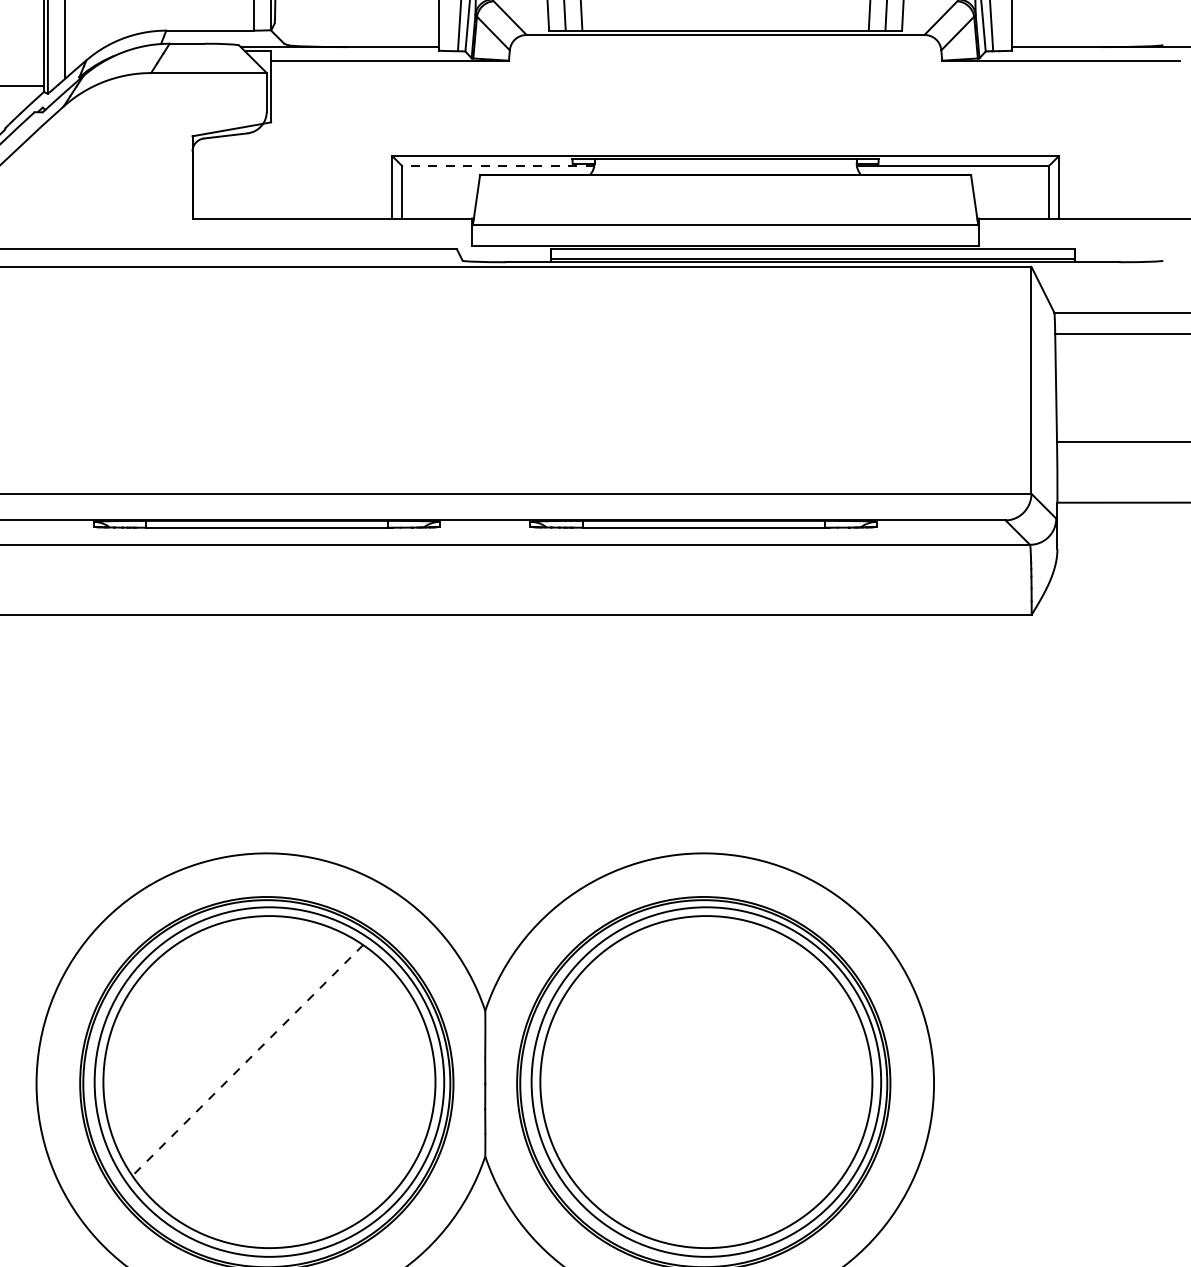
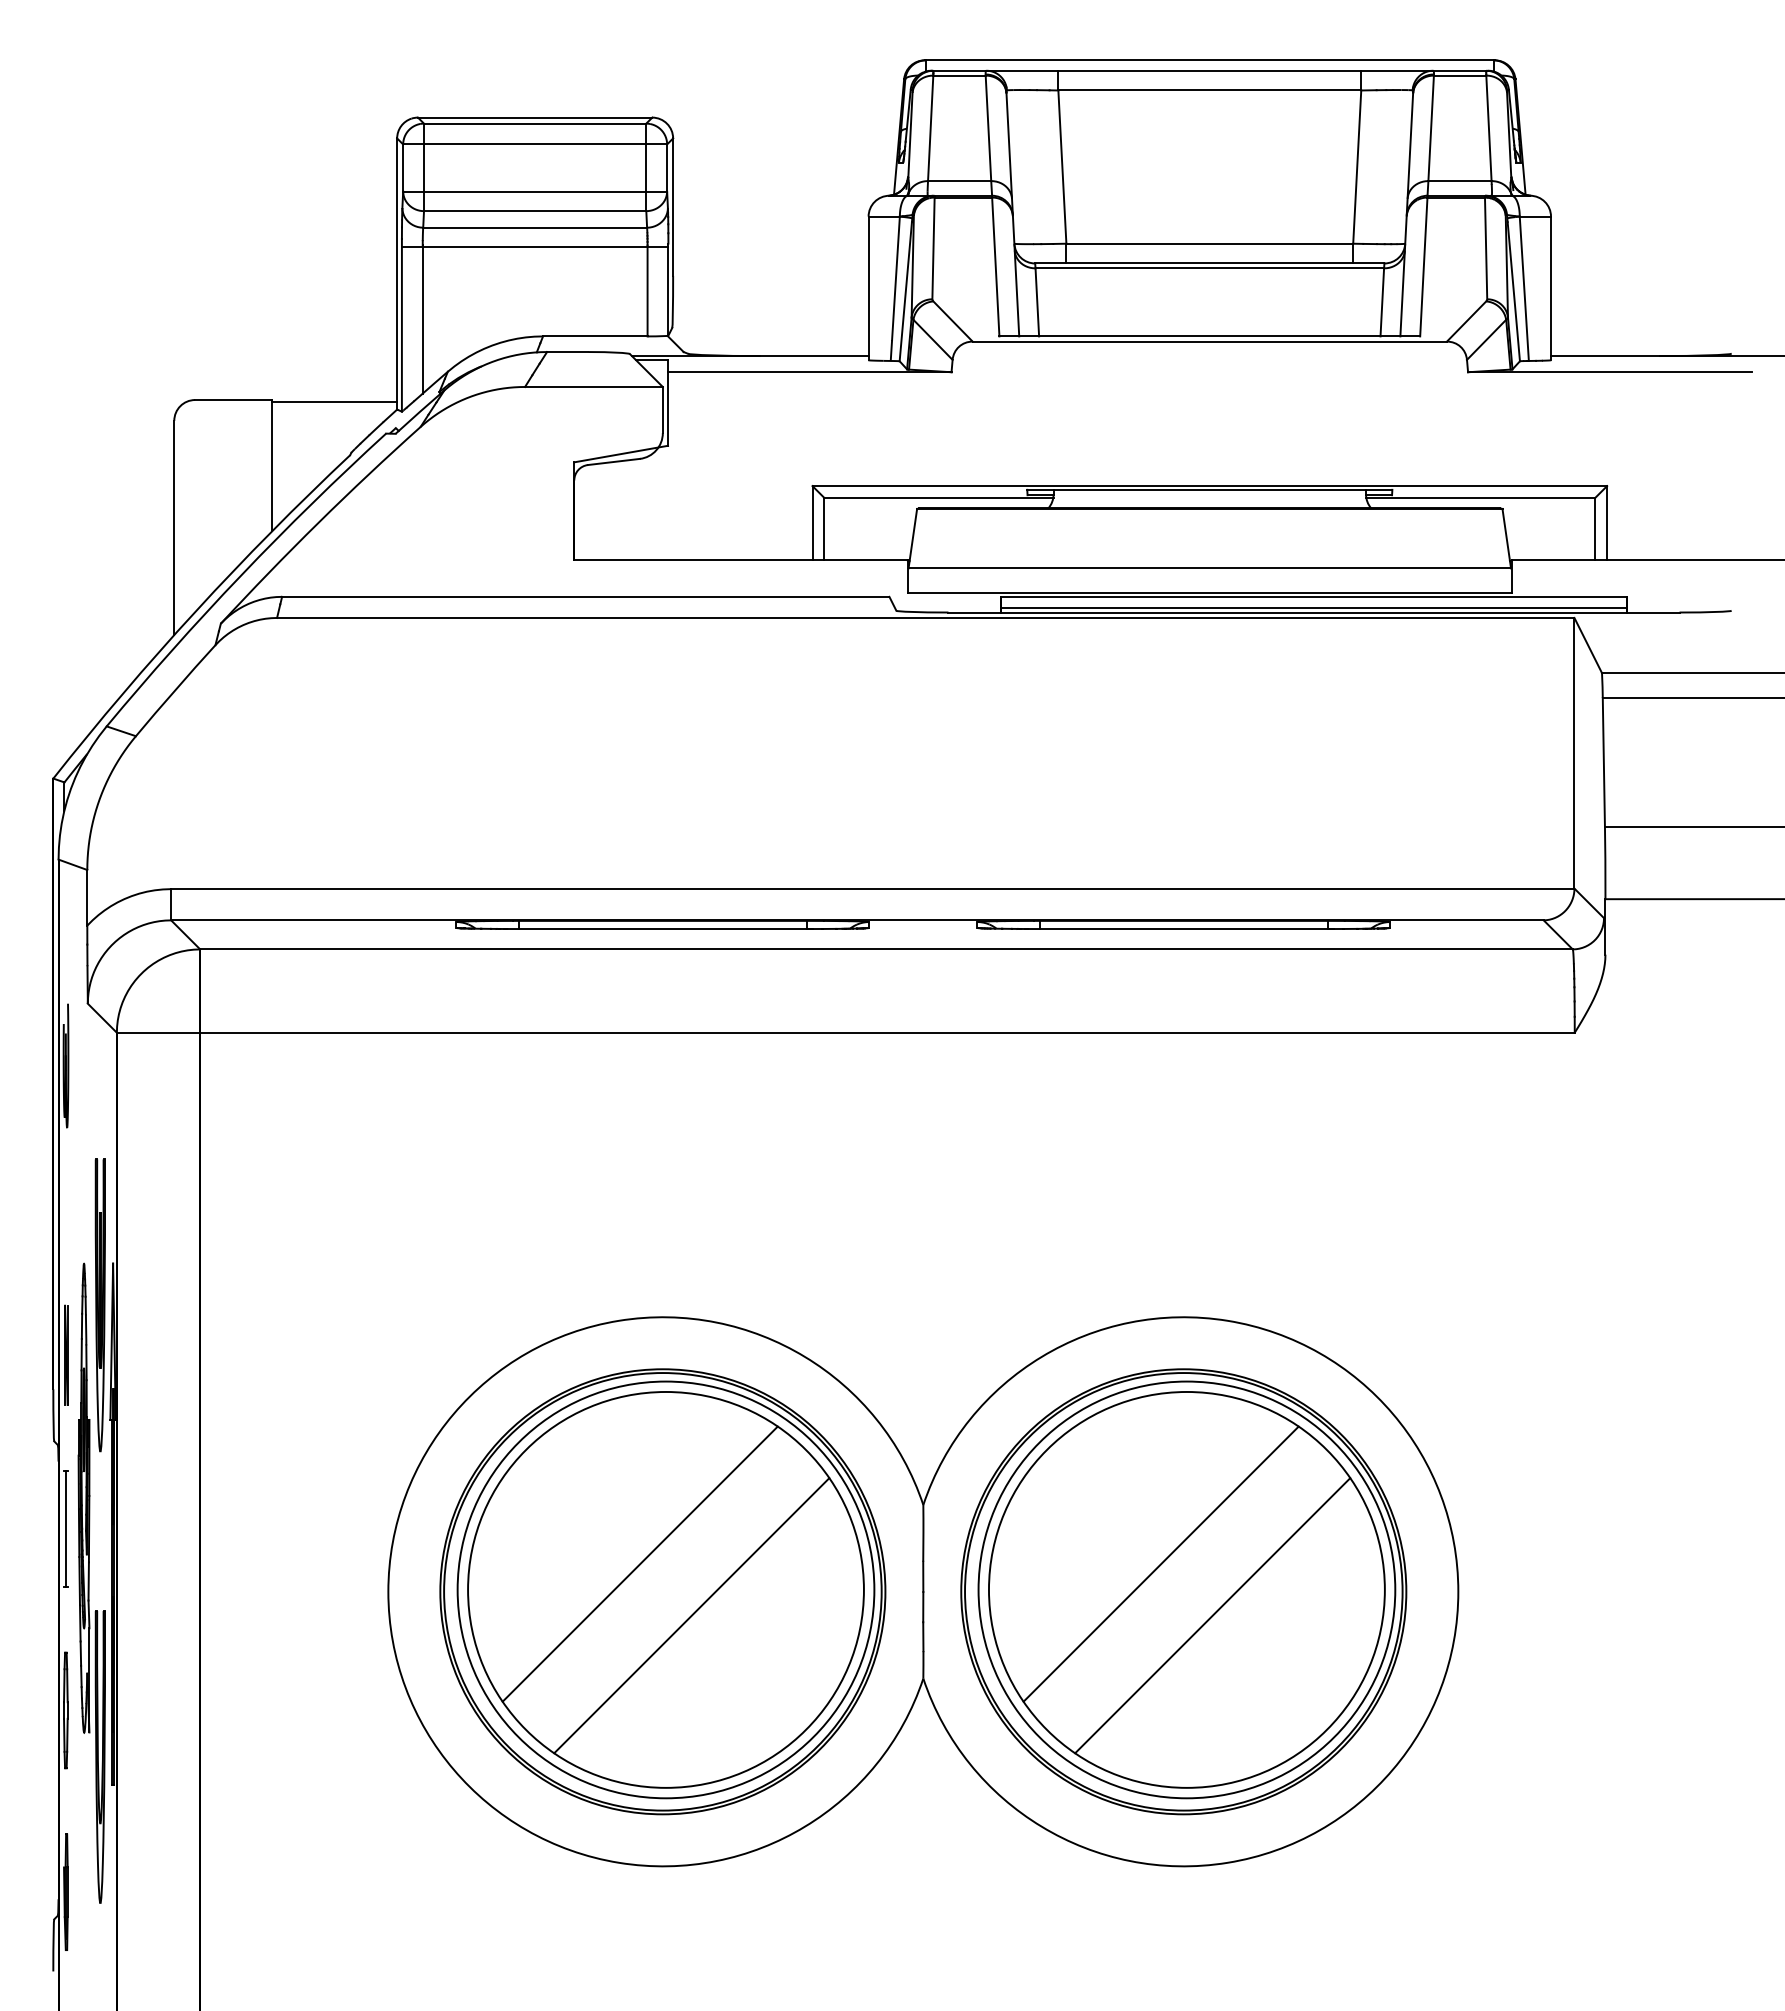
line: (498, 165) -> (938, 497), dashed -> solid
line: (684, 1059) -> (1160, 1563), added
line: (248, 1060) -> (640, 1564), dashed -> solid
line: (290, 1103) -> (691, 1615), added
line: (727, 1103) -> (1212, 1615), added

